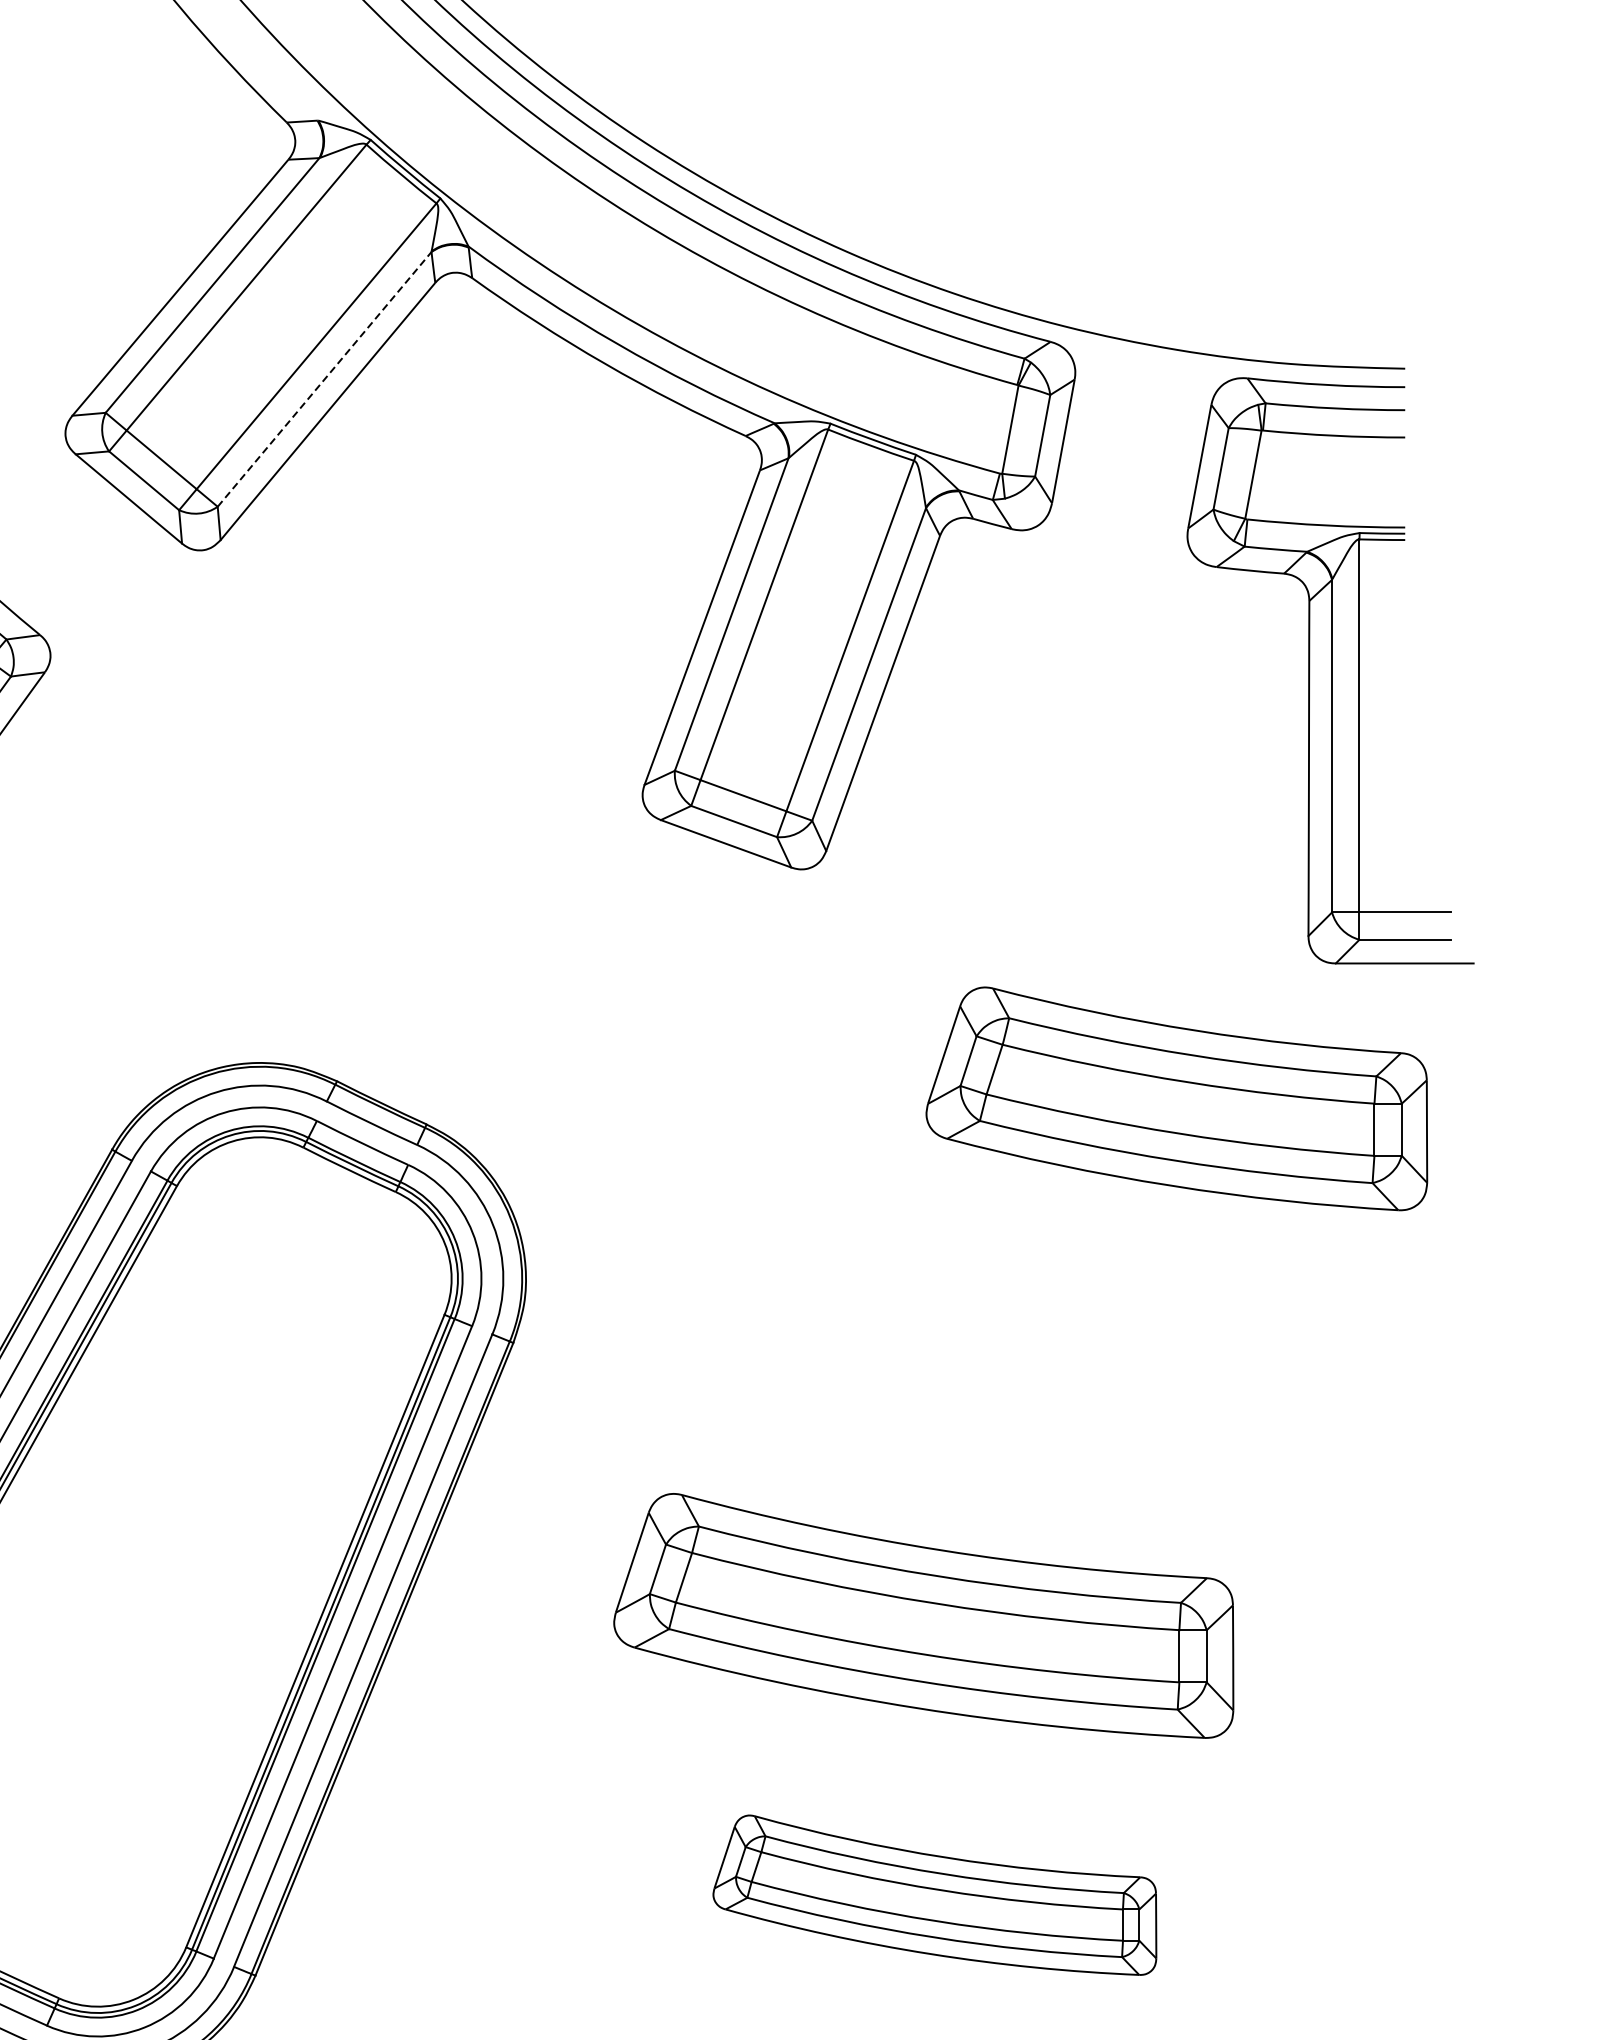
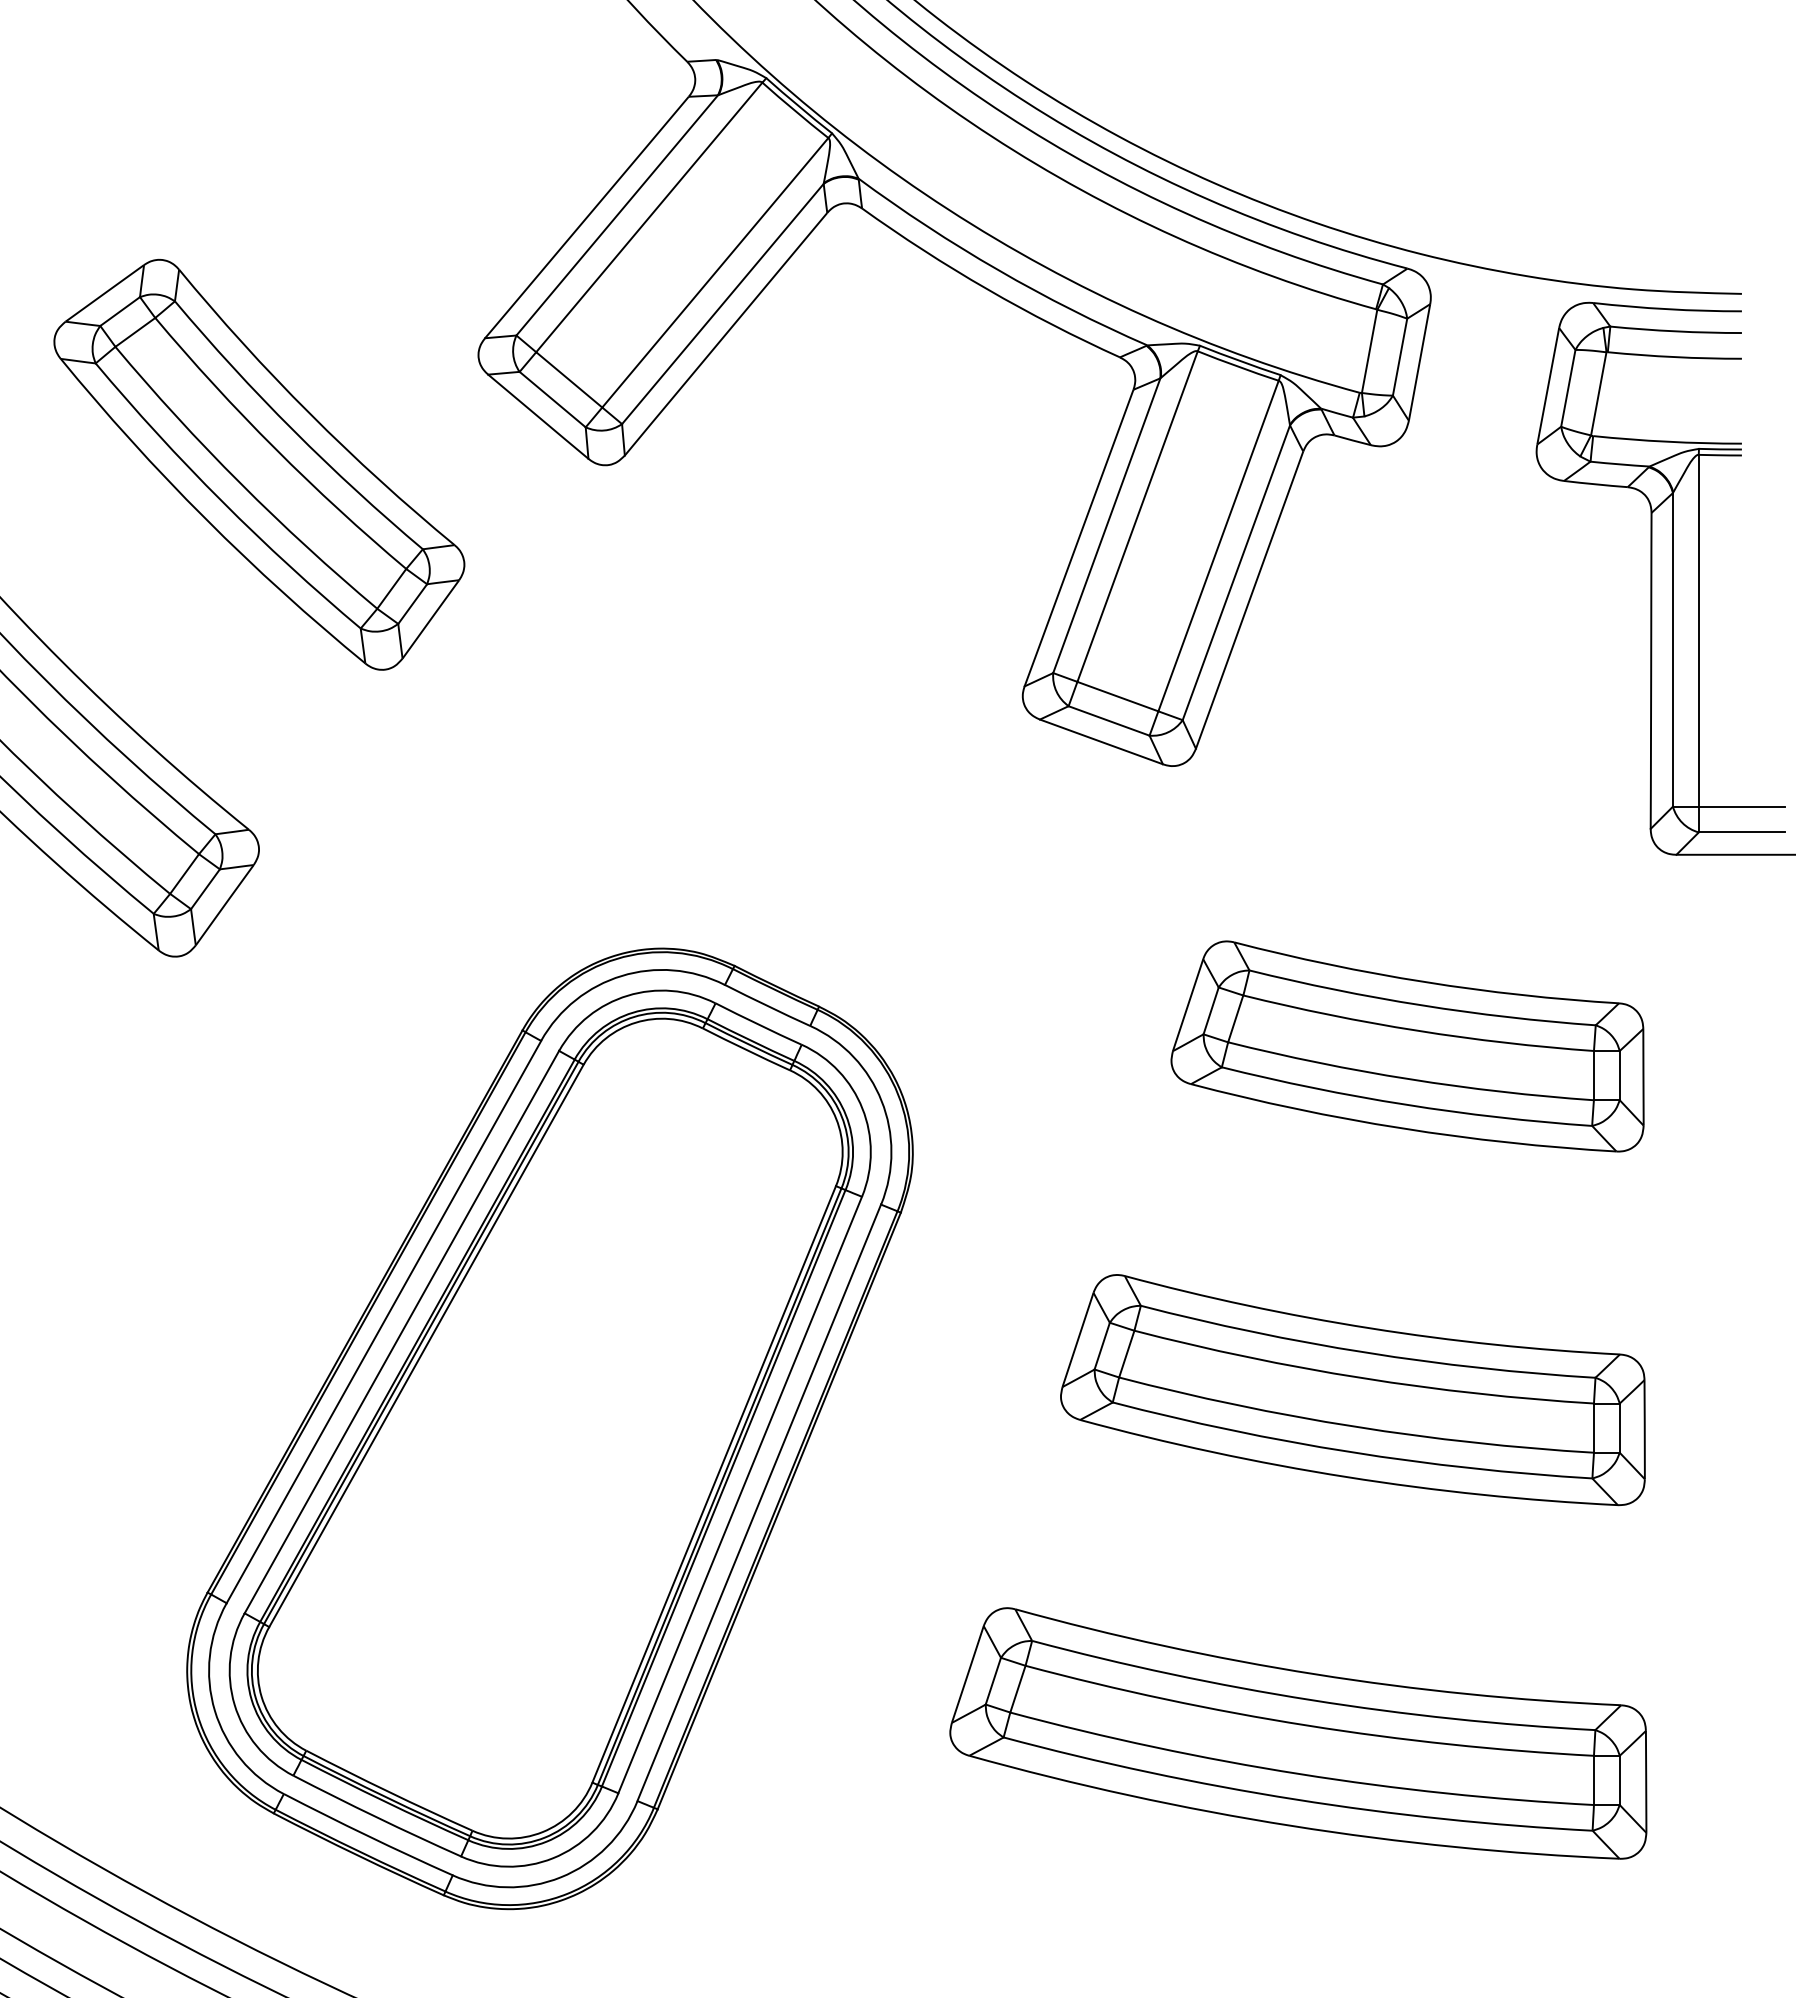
line: (324, 378) -> (722, 303), dashed -> solid
part: (1176, 1098) -> (1407, 1046), moved
part: (923, 1616) -> (1352, 1390), moved
part: (934, 1895) -> (1298, 1733), size x1.67

